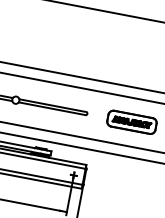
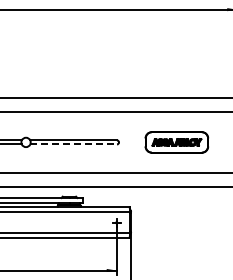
line: (52, 108) -> (74, 144), solid -> dashed

